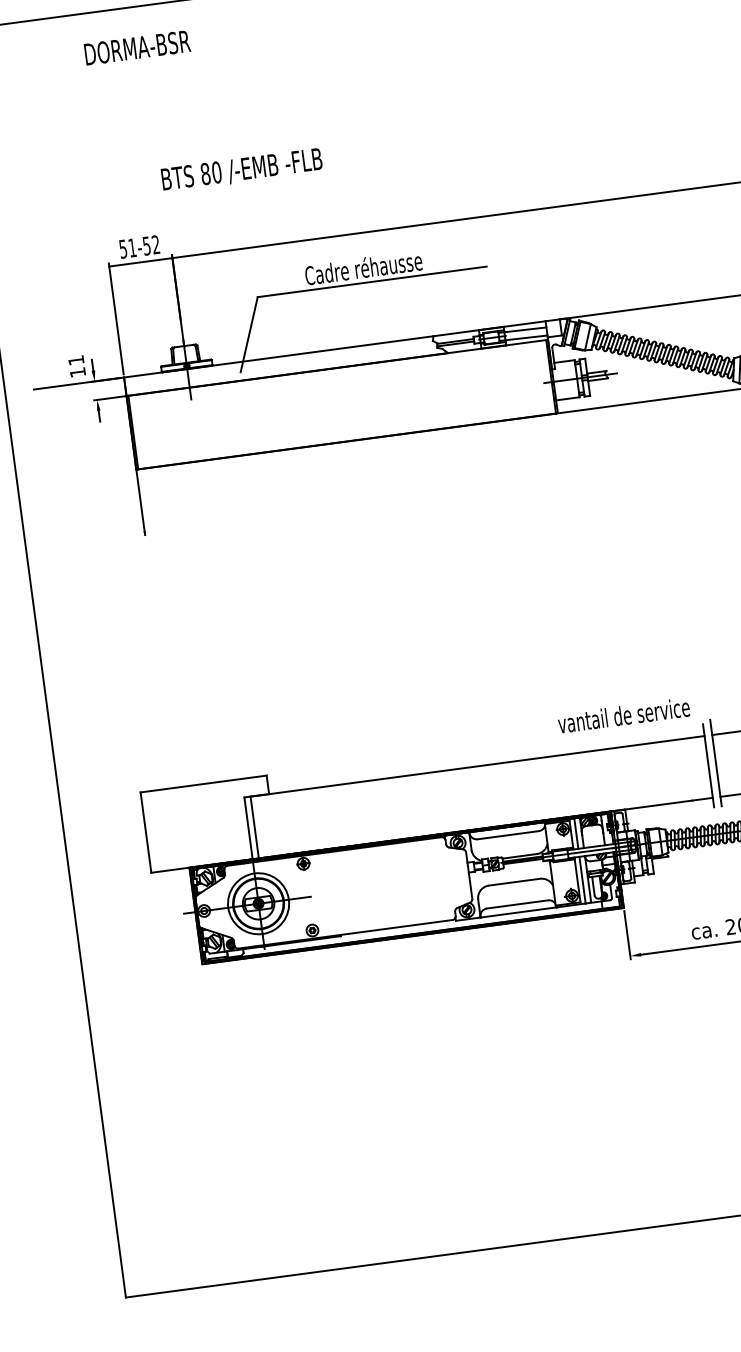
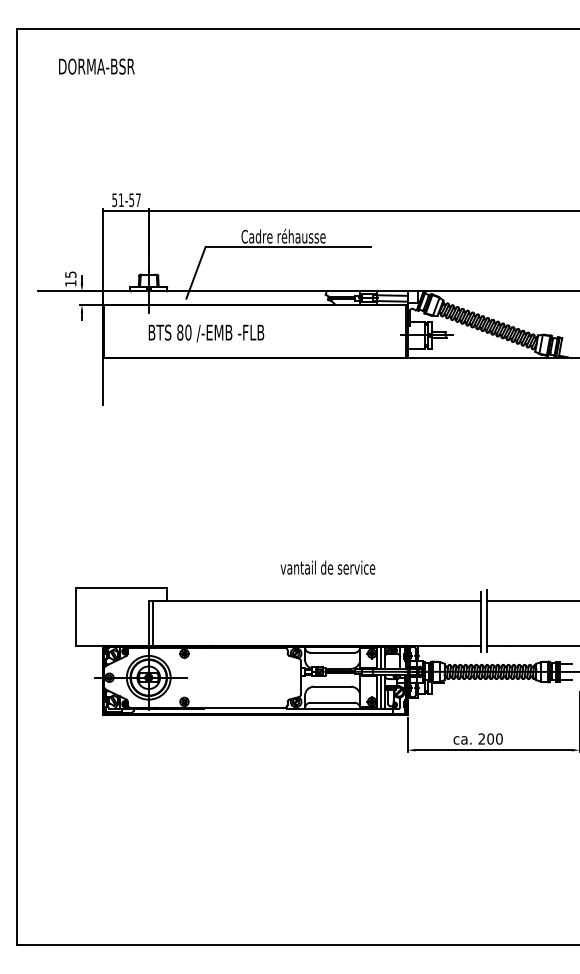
text: (136, 47) -> (96, 66), moved
text: (242, 170) -> (206, 333), moved
text: (154, 243) -> (137, 199), 51-52 -> 51-57
text: (75, 360) -> (70, 274), 11 -> 15
text: (623, 715) -> (327, 567), moved

